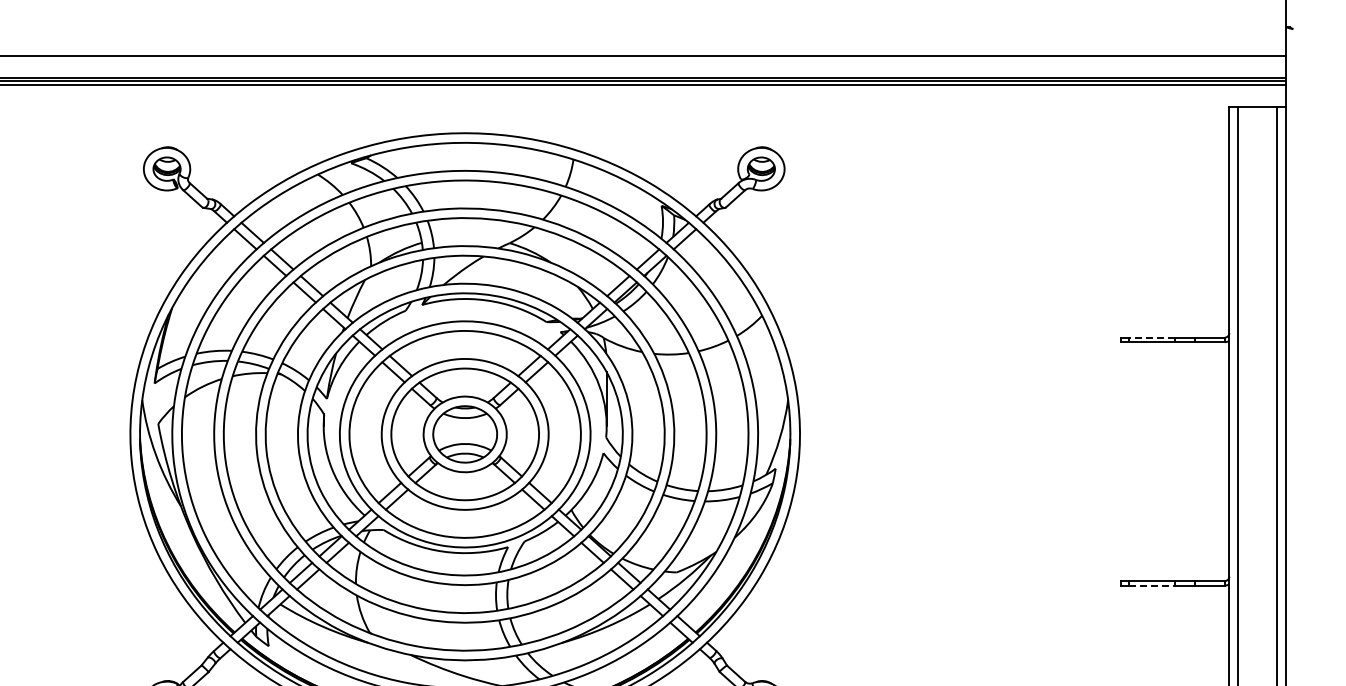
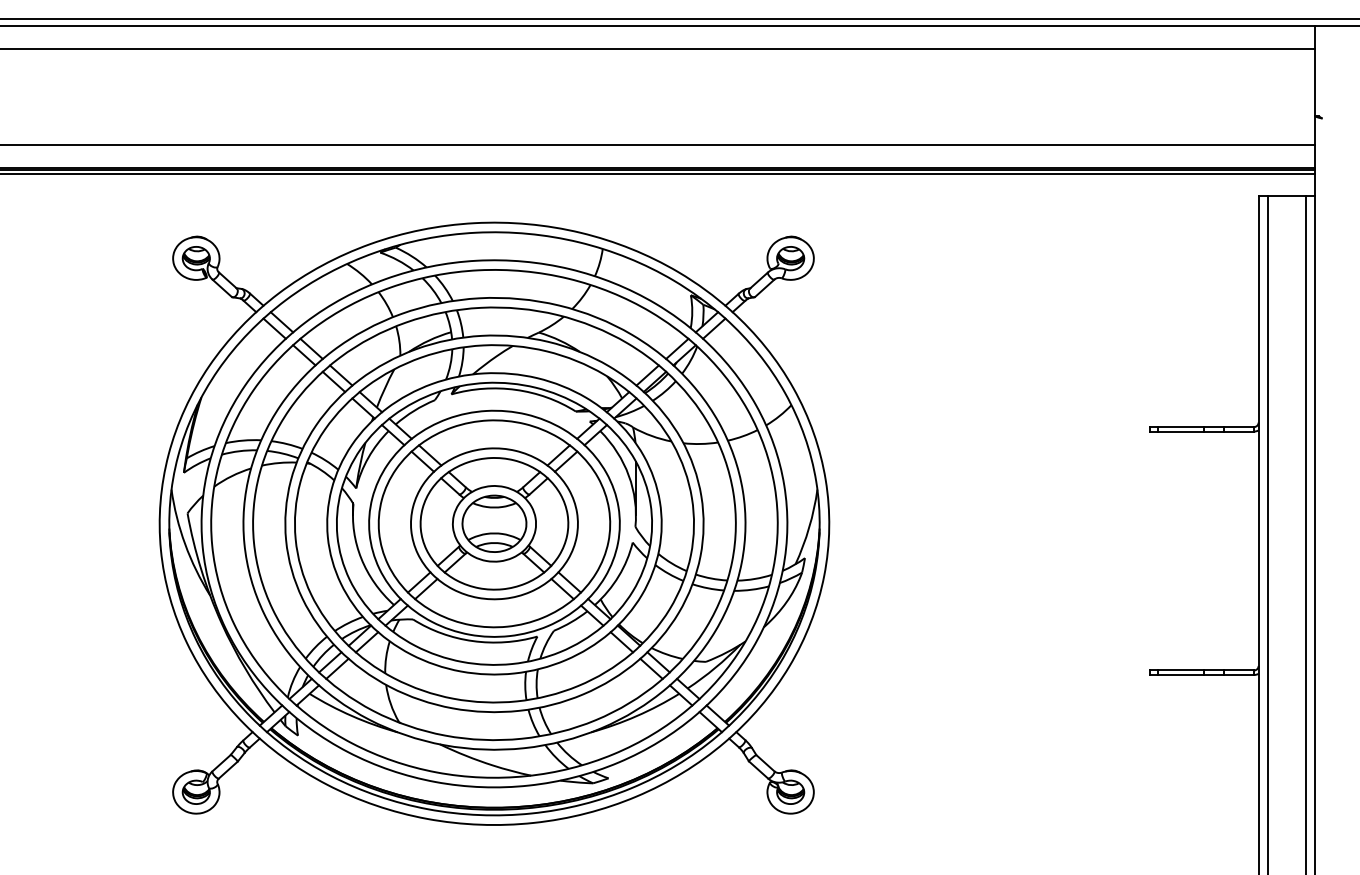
line: (1152, 338) -> (1181, 427), dashed -> solid
line: (1152, 586) -> (1181, 675), dashed -> solid

